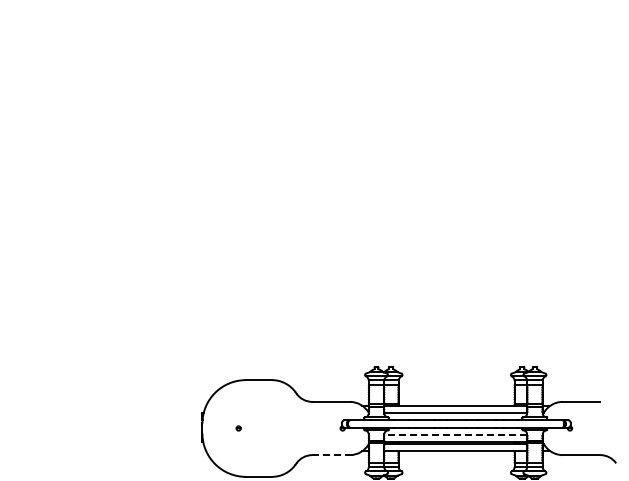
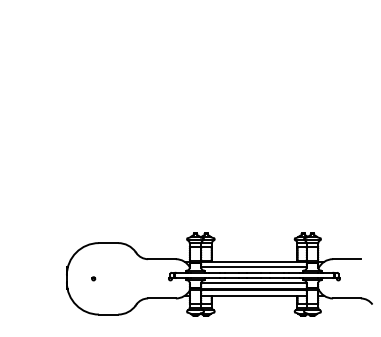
line: (455, 434) -> (253, 283), dashed -> solid
line: (331, 455) -> (162, 298), dashed -> solid

